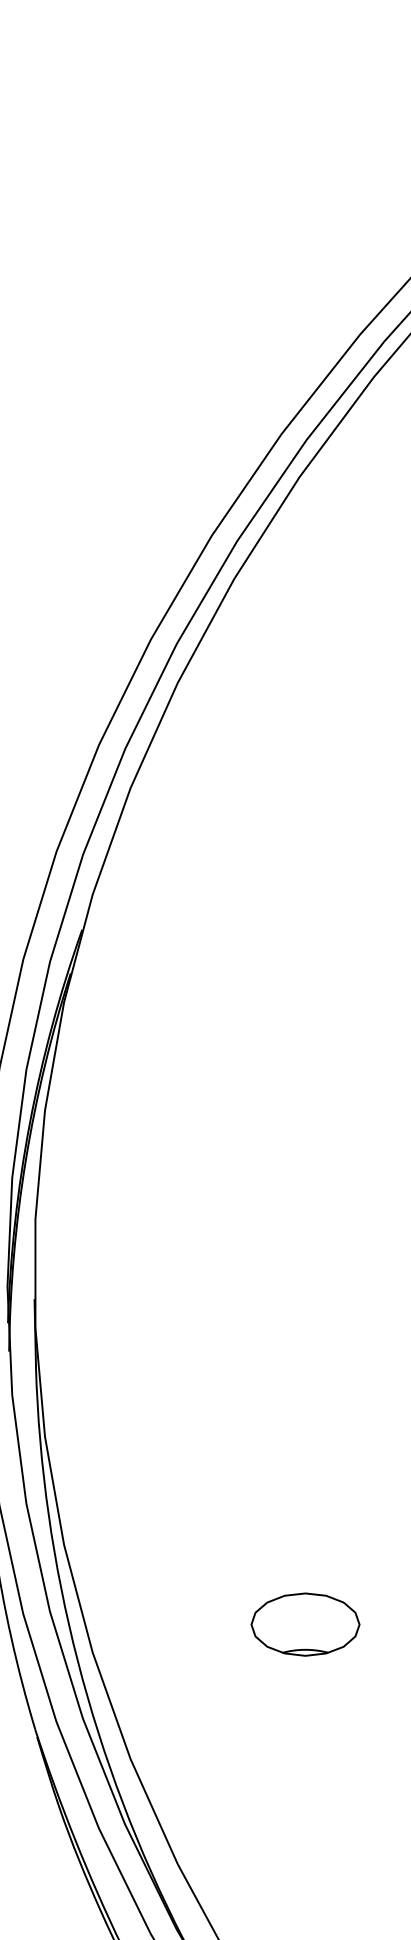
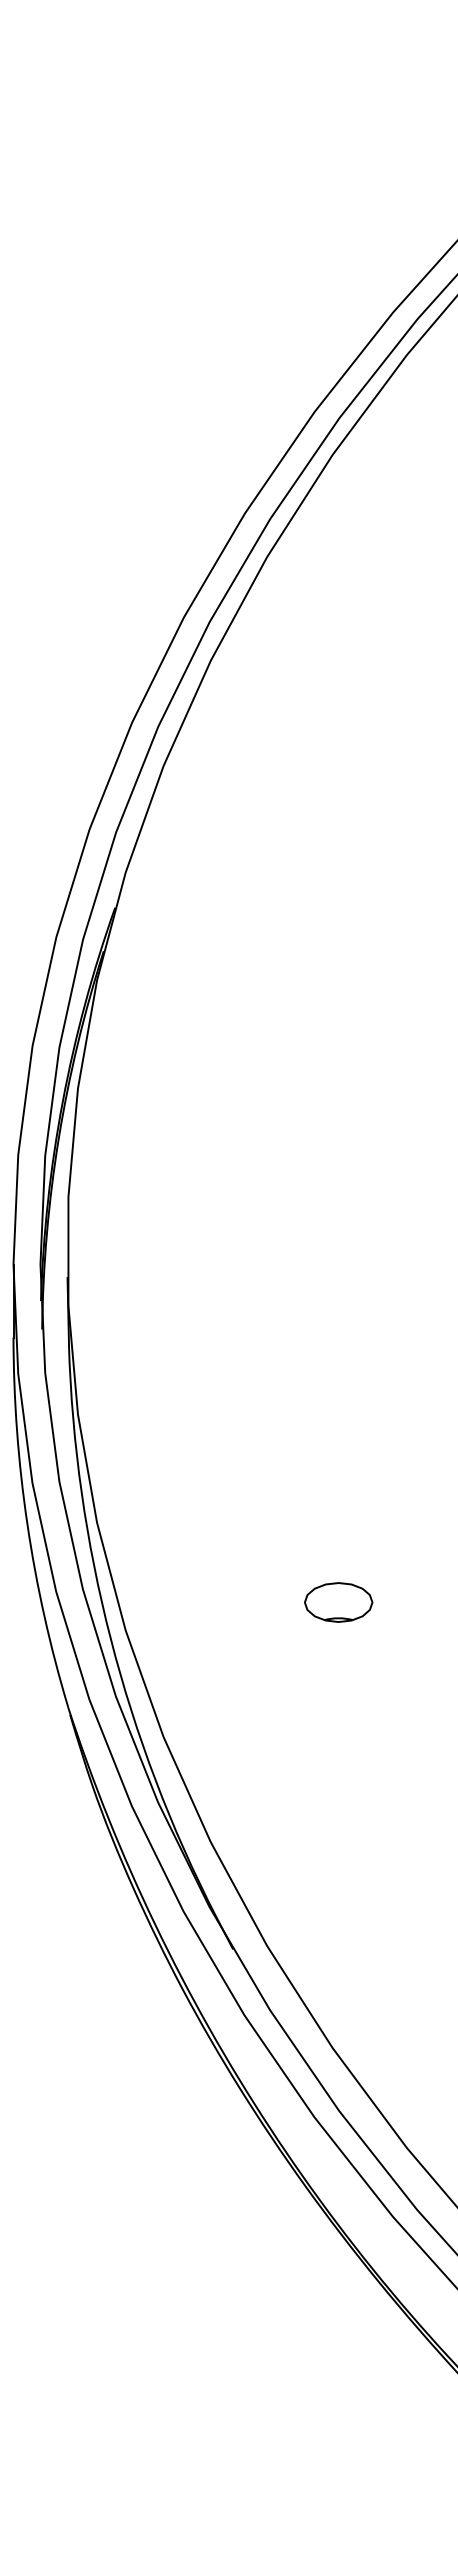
part: (305, 1624) -> (338, 1602), size x0.62

